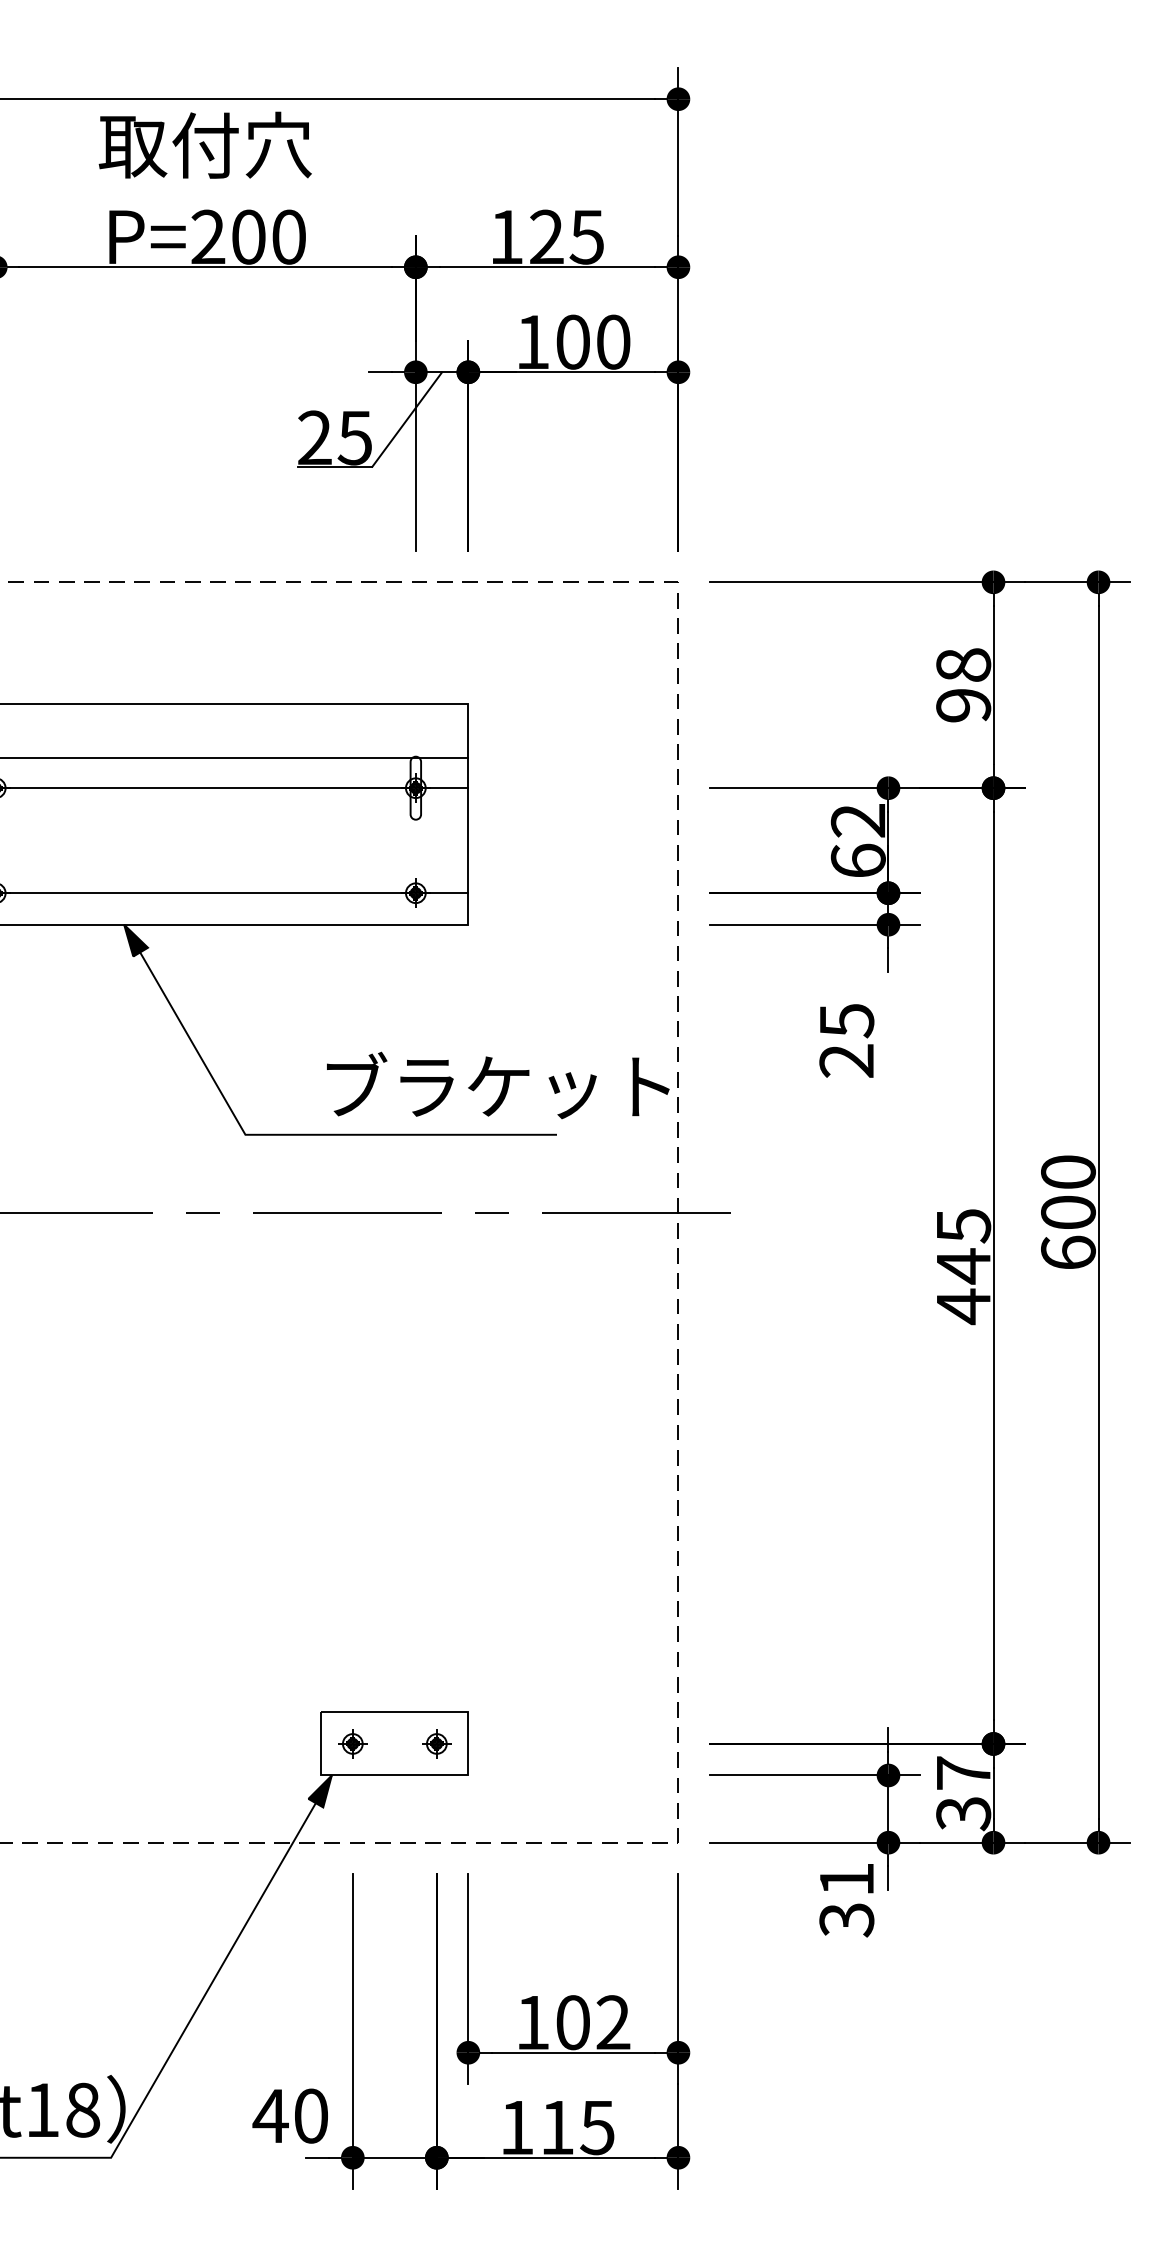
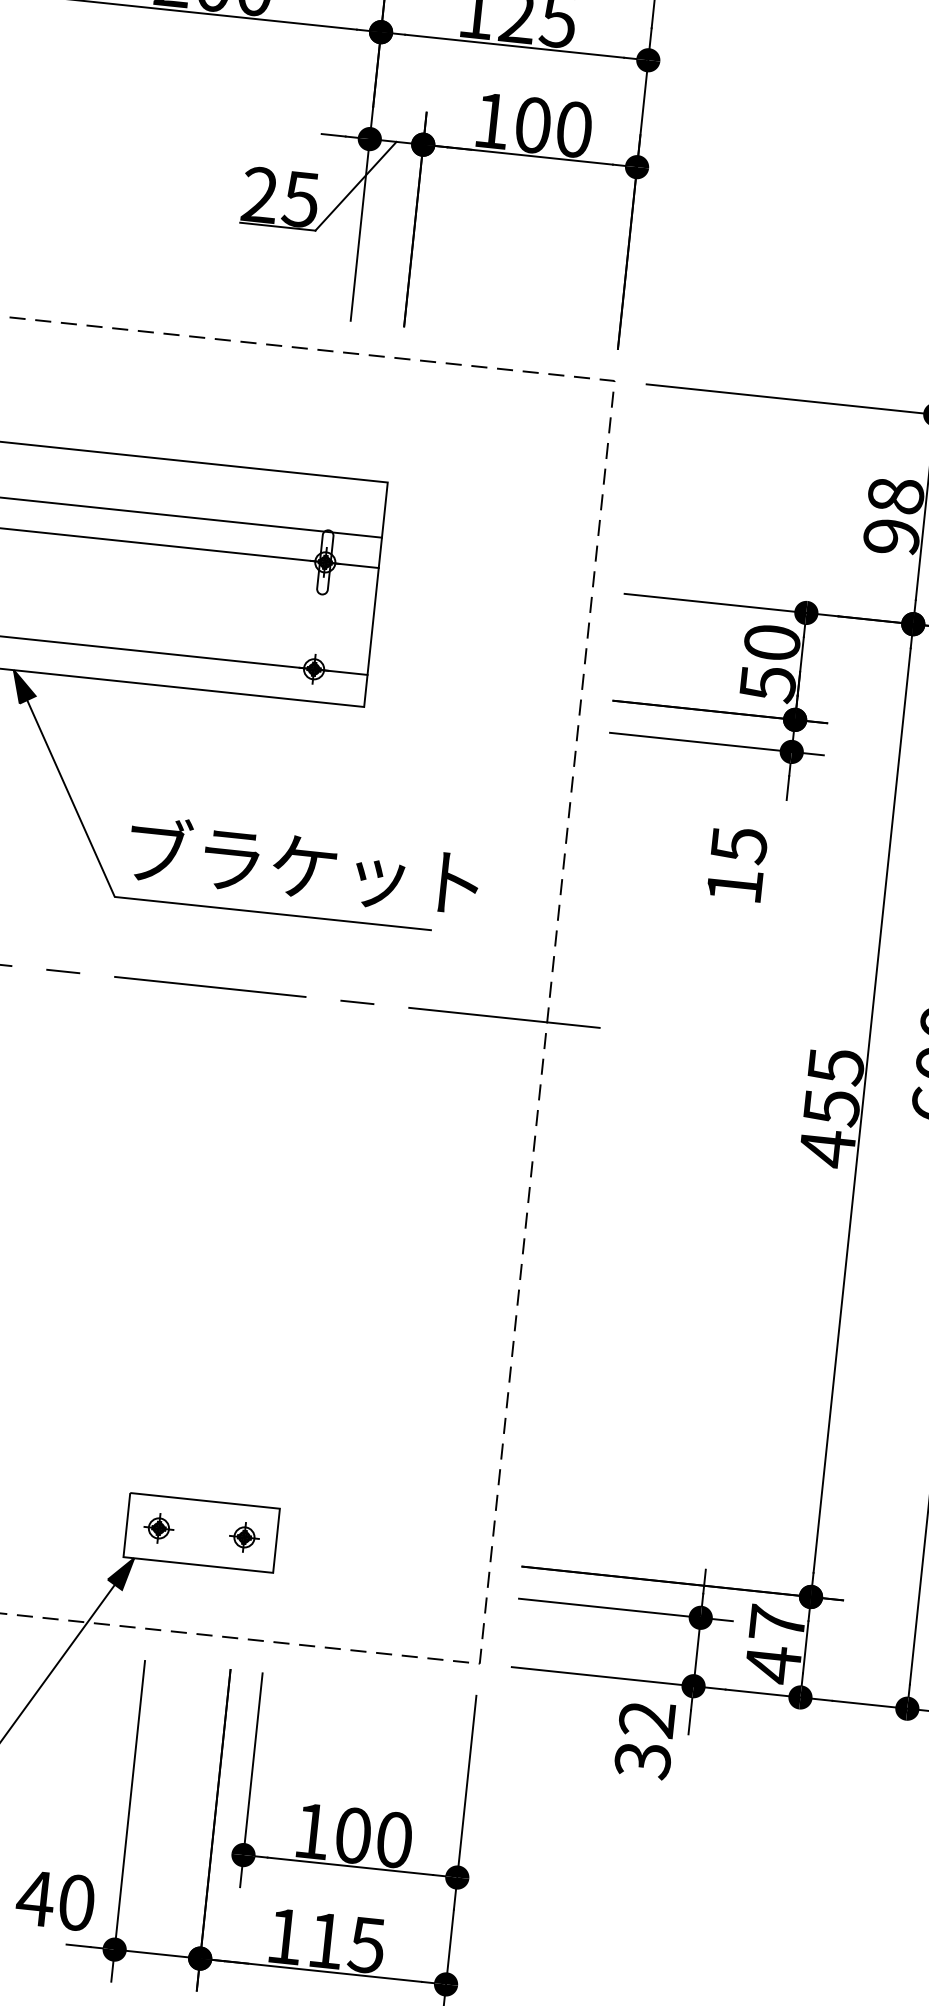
text: (857, 841) -> (769, 663), 62 -> 50
text: (846, 1060) -> (734, 885), 25 -> 15
text: (498, 1085) -> (304, 866), moved
text: (964, 1266) -> (832, 1107), 445 -> 455
text: (963, 1813) -> (773, 1664), 37 -> 47
text: (846, 1879) -> (646, 1719), 31 -> 32
text: (613, 2022) -> (394, 1839), 102 -> 100

